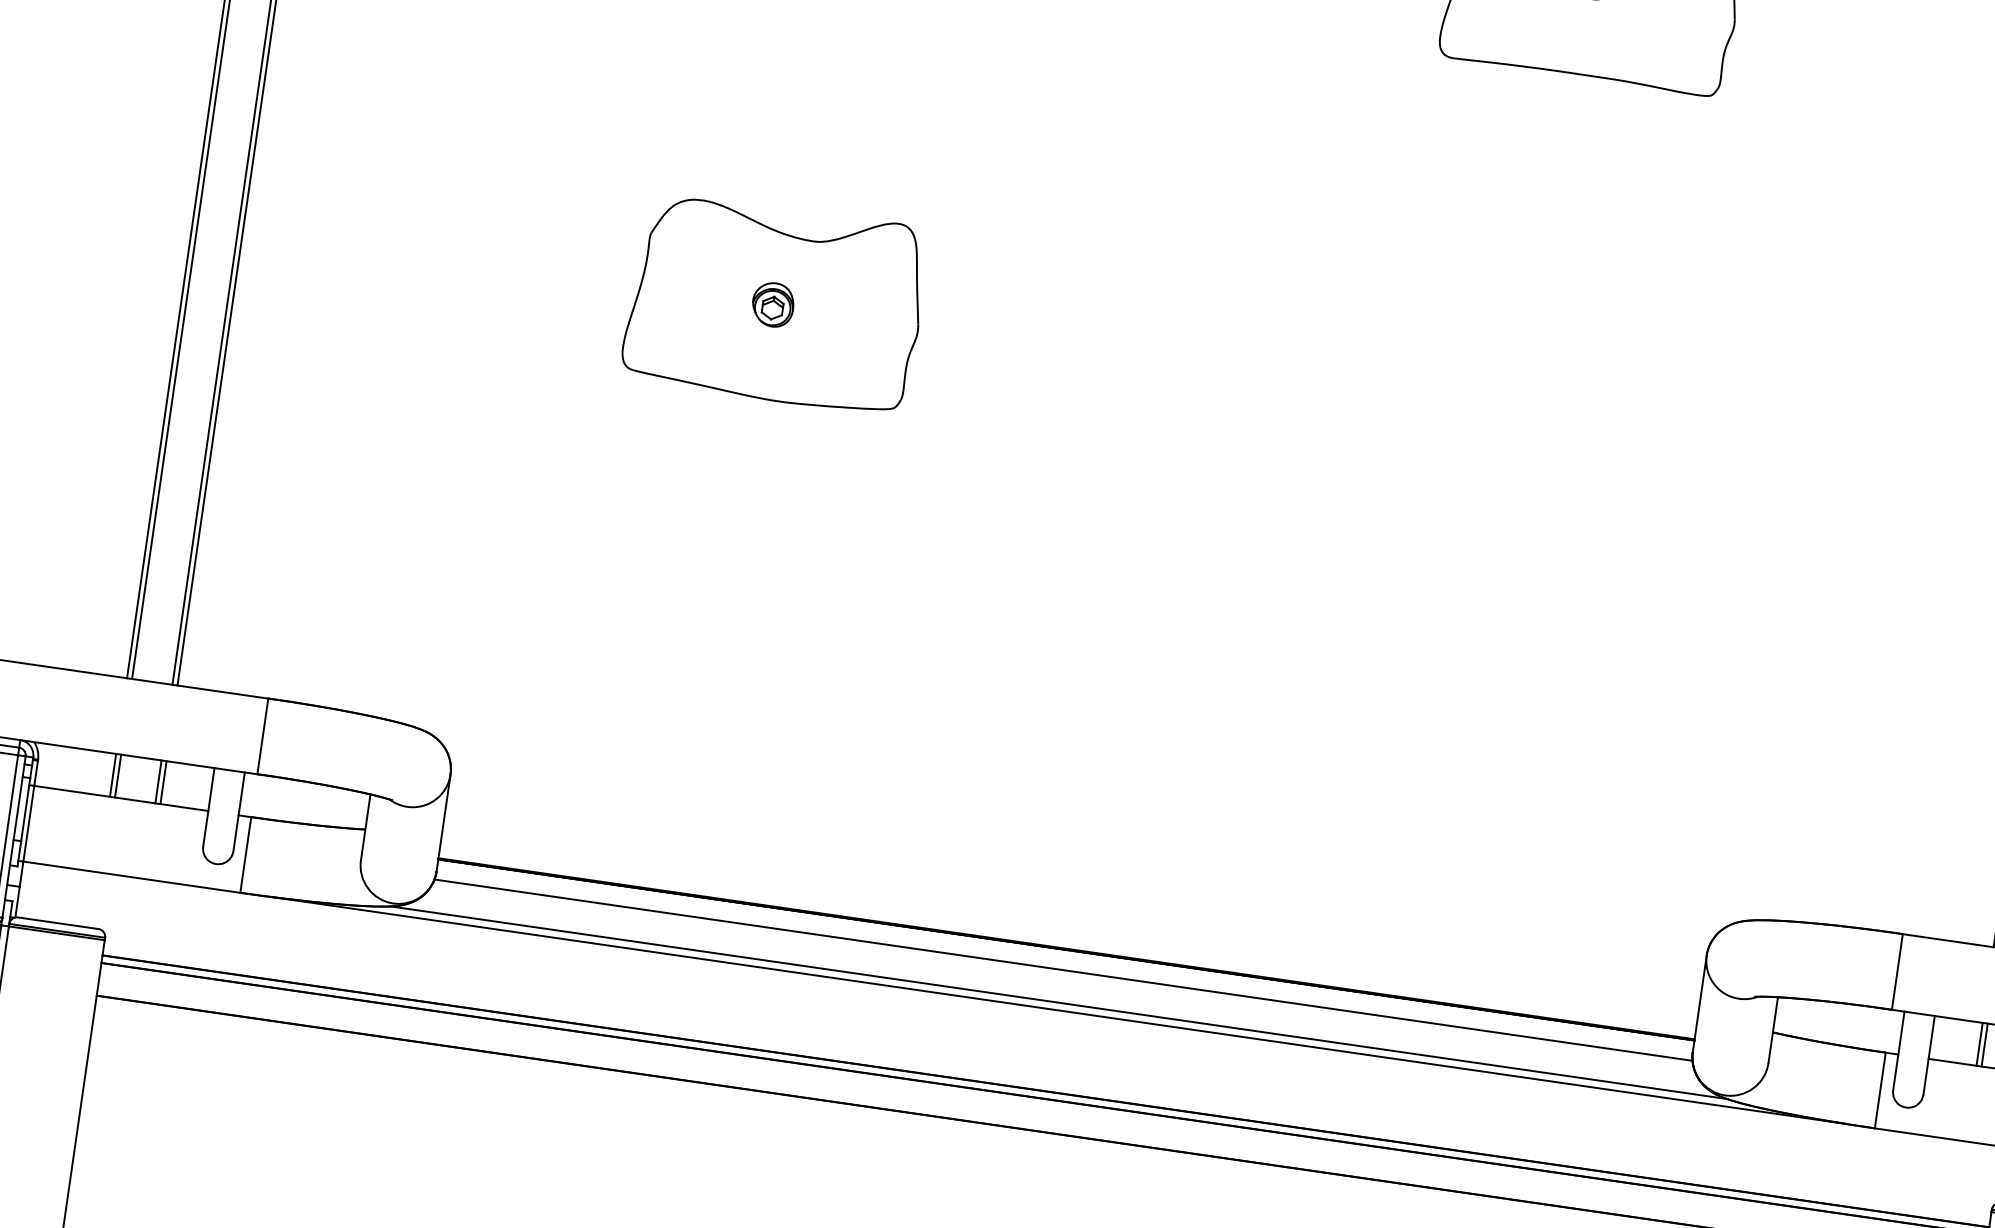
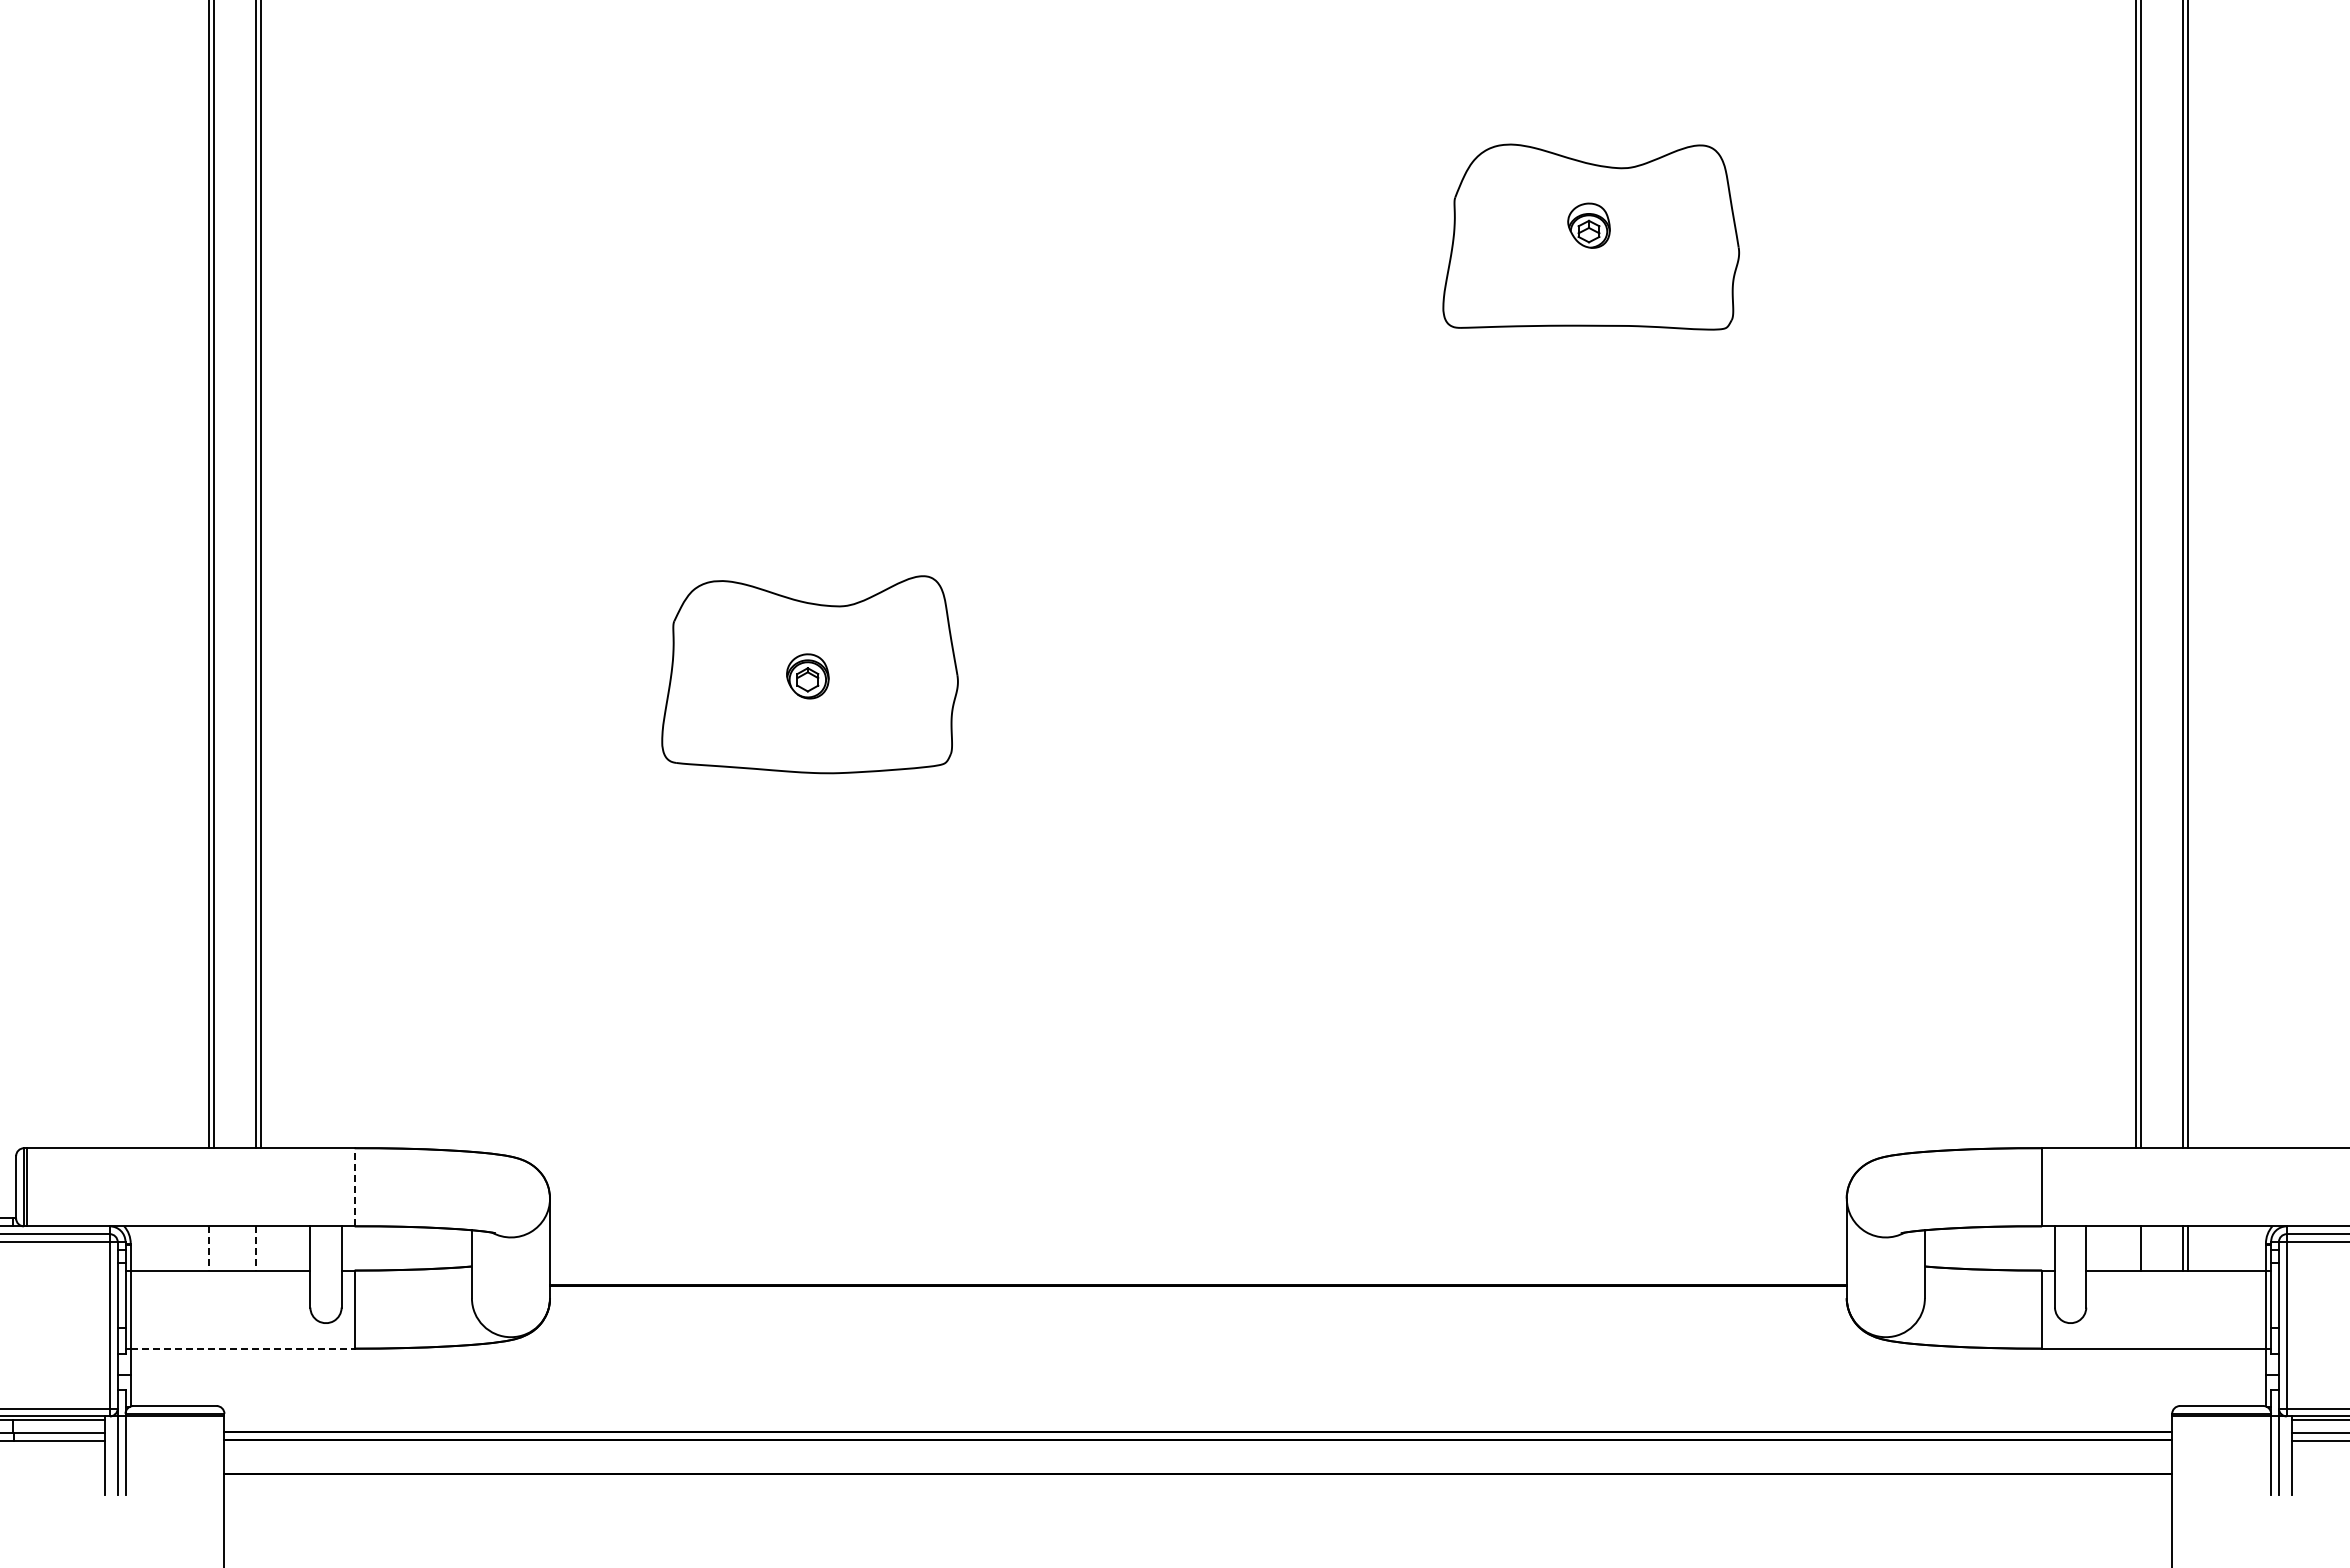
line: (262, 735) -> (354, 1186), solid -> dashed
line: (112, 775) -> (208, 1248), solid -> dashed
line: (118, 776) -> (214, 1248), removed
line: (158, 781) -> (255, 1248), solid -> dashed
line: (163, 782) -> (260, 1248), removed
line: (131, 876) -> (242, 1348), solid -> dashed
line: (1063, 969) -> (1198, 1306), removed
line: (1058, 1002) -> (1198, 1340), removed
line: (1057, 1010) -> (1198, 1348), removed
line: (1979, 1044) -> (2135, 1248), removed

